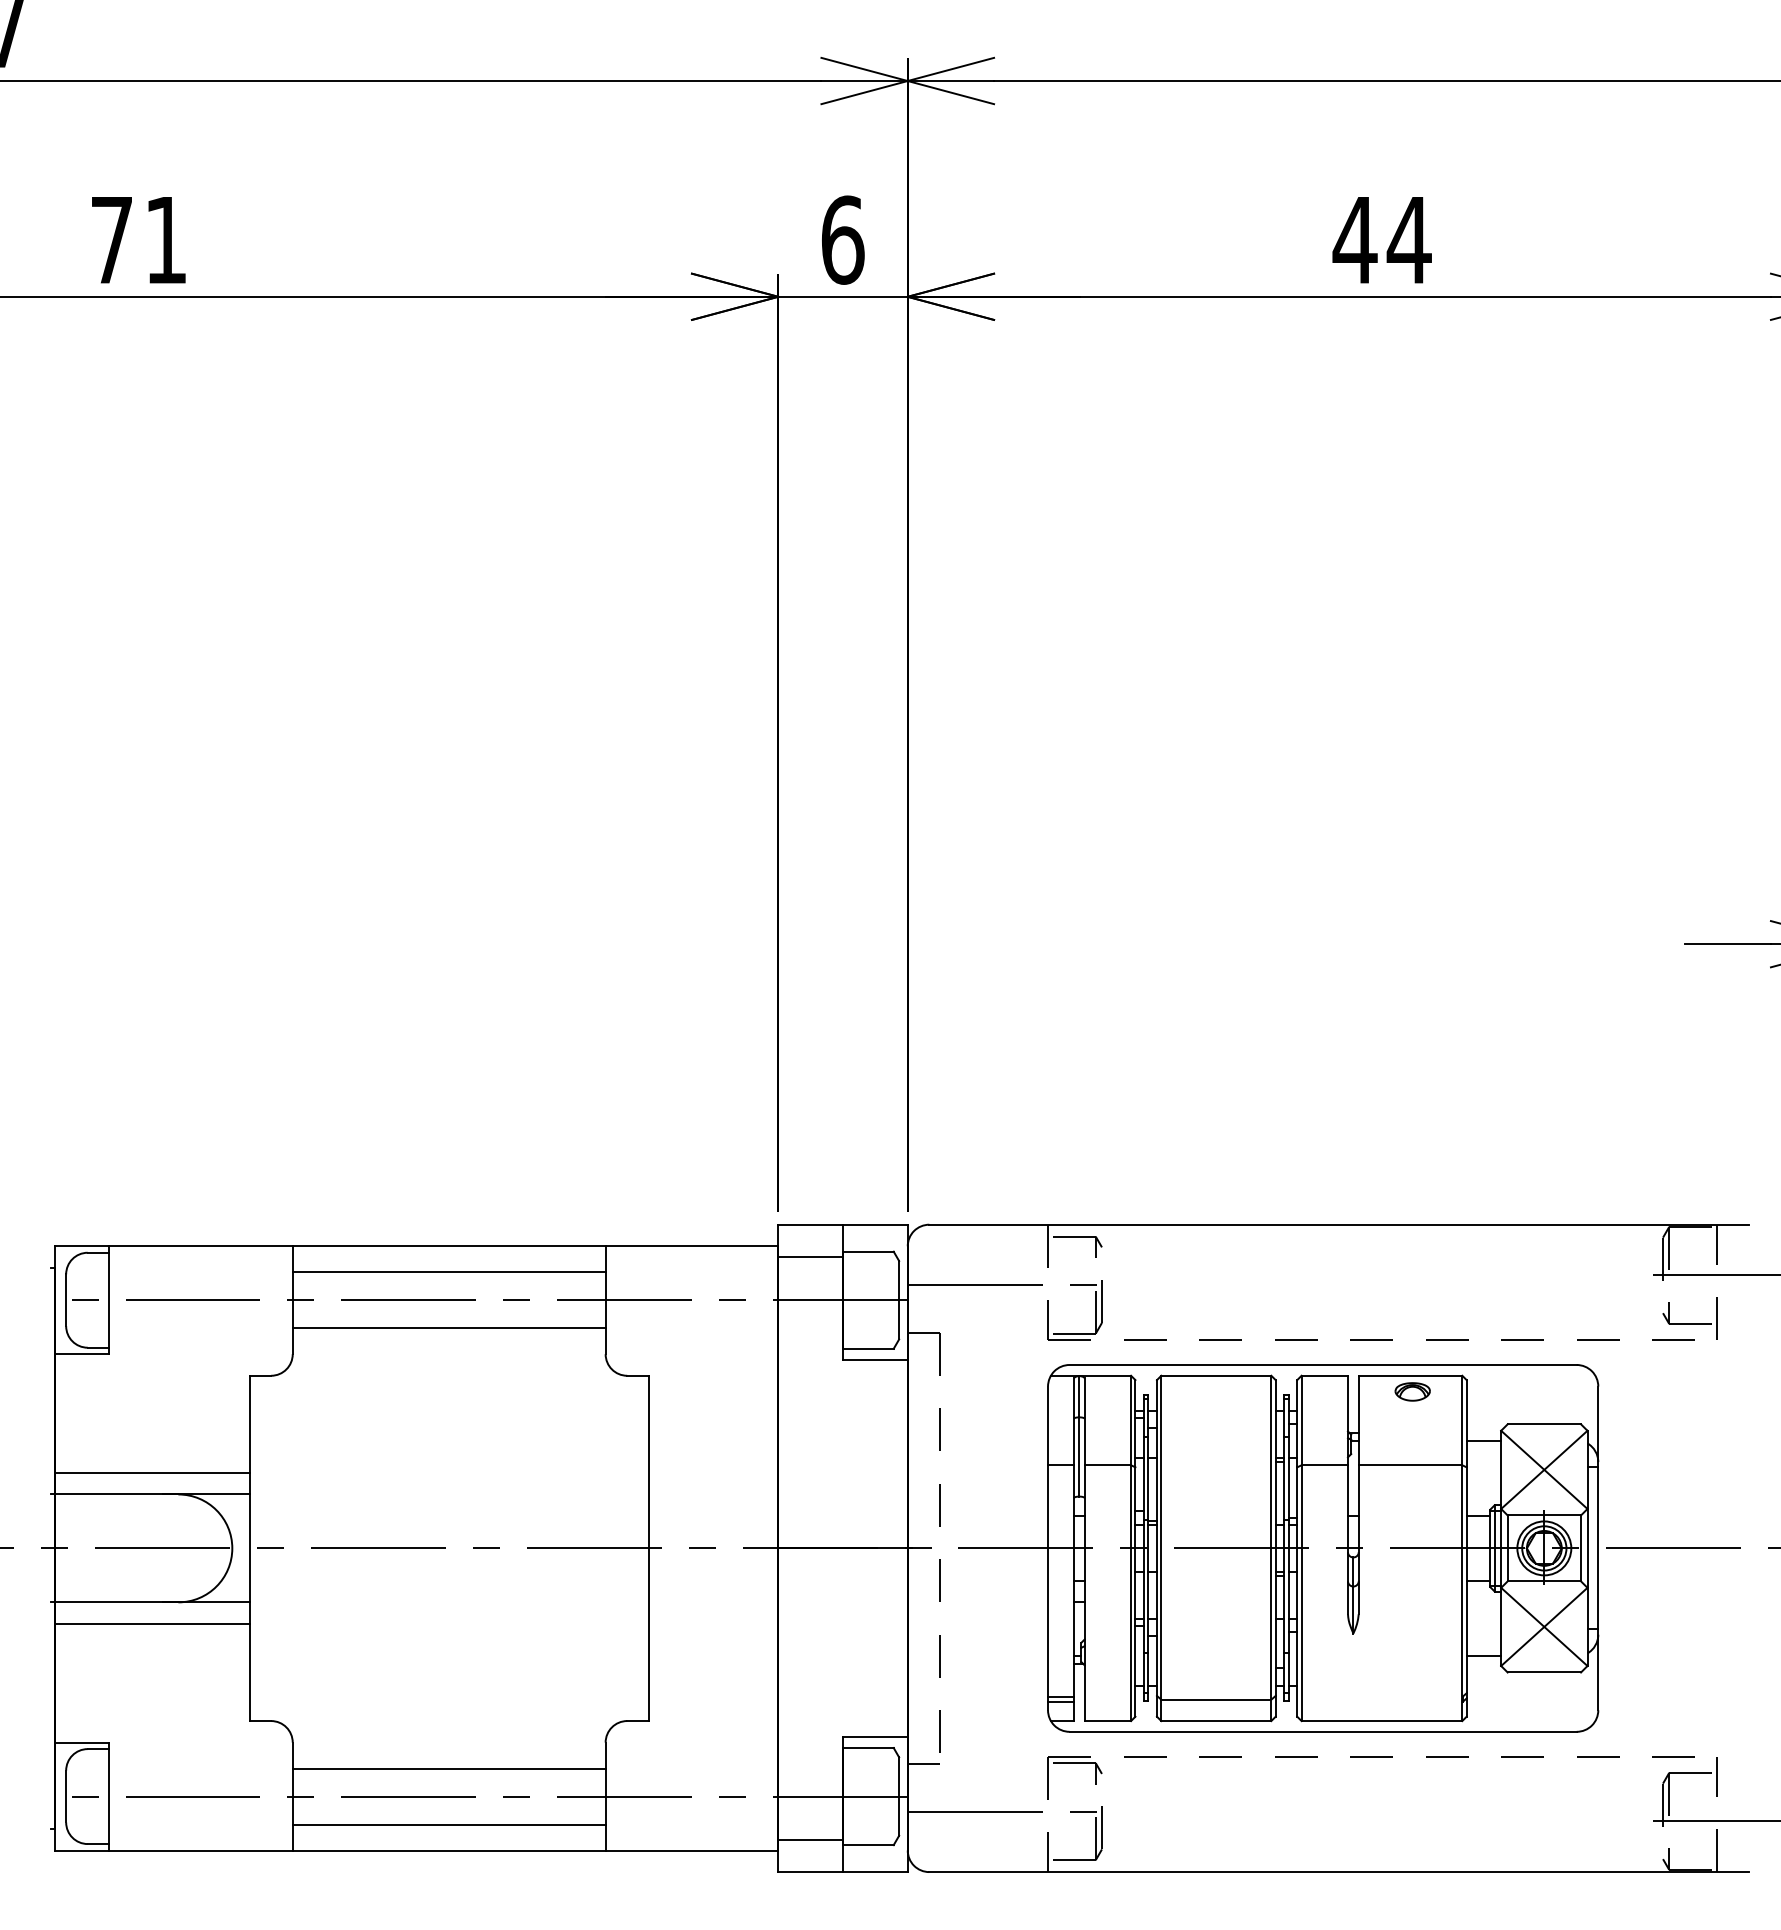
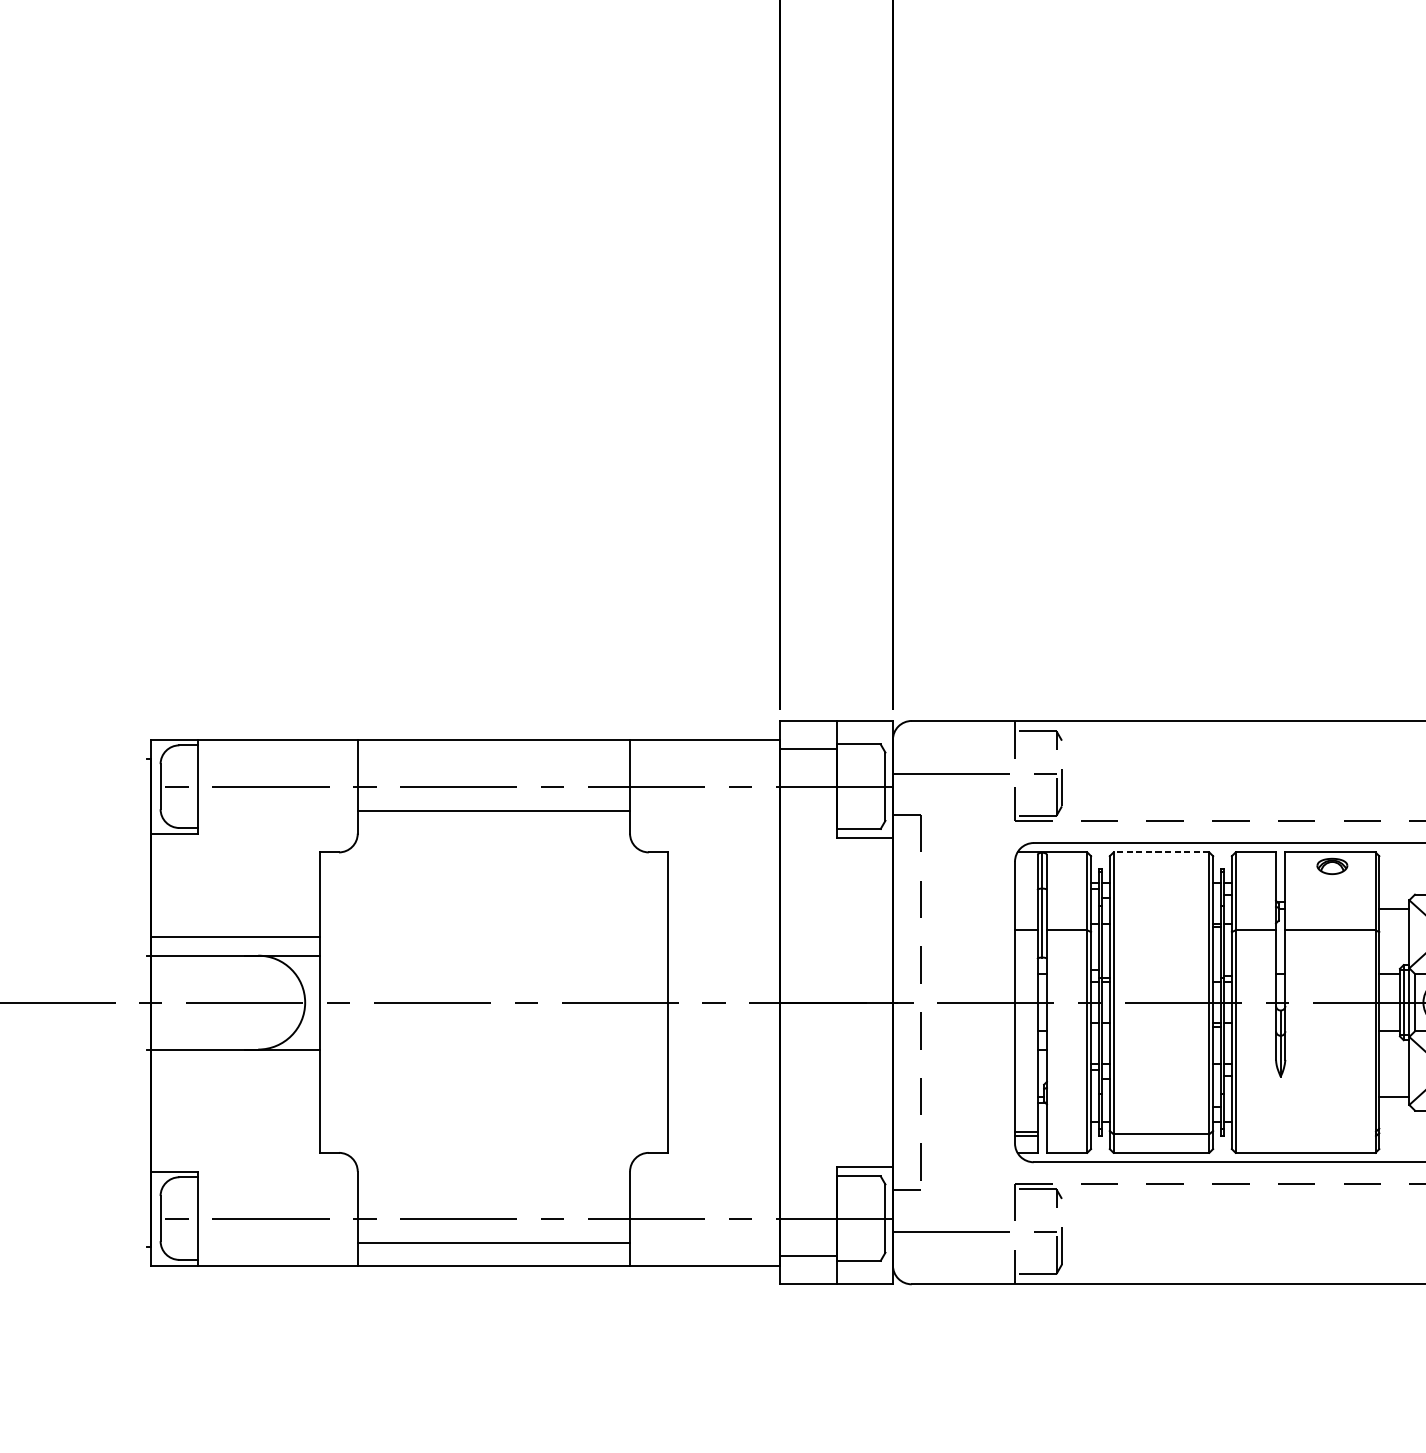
line: (448, 1272) -> (493, 762), removed
line: (1215, 1375) -> (1160, 852), solid -> dashed
line: (152, 1623) -> (235, 1067), removed
line: (448, 1768) -> (493, 1194), removed

